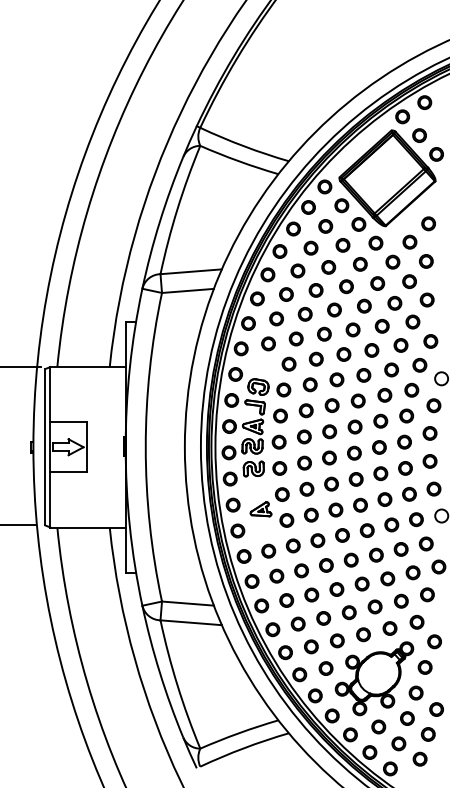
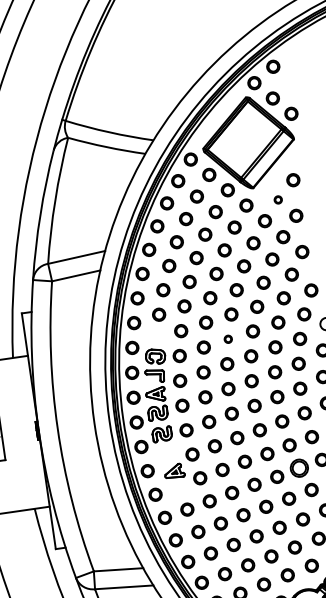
circle: (409, 241) -> (277, 199), size x0.6
circle: (336, 379) -> (227, 339), size x0.6
circle: (391, 524) -> (299, 467), size x1.4

